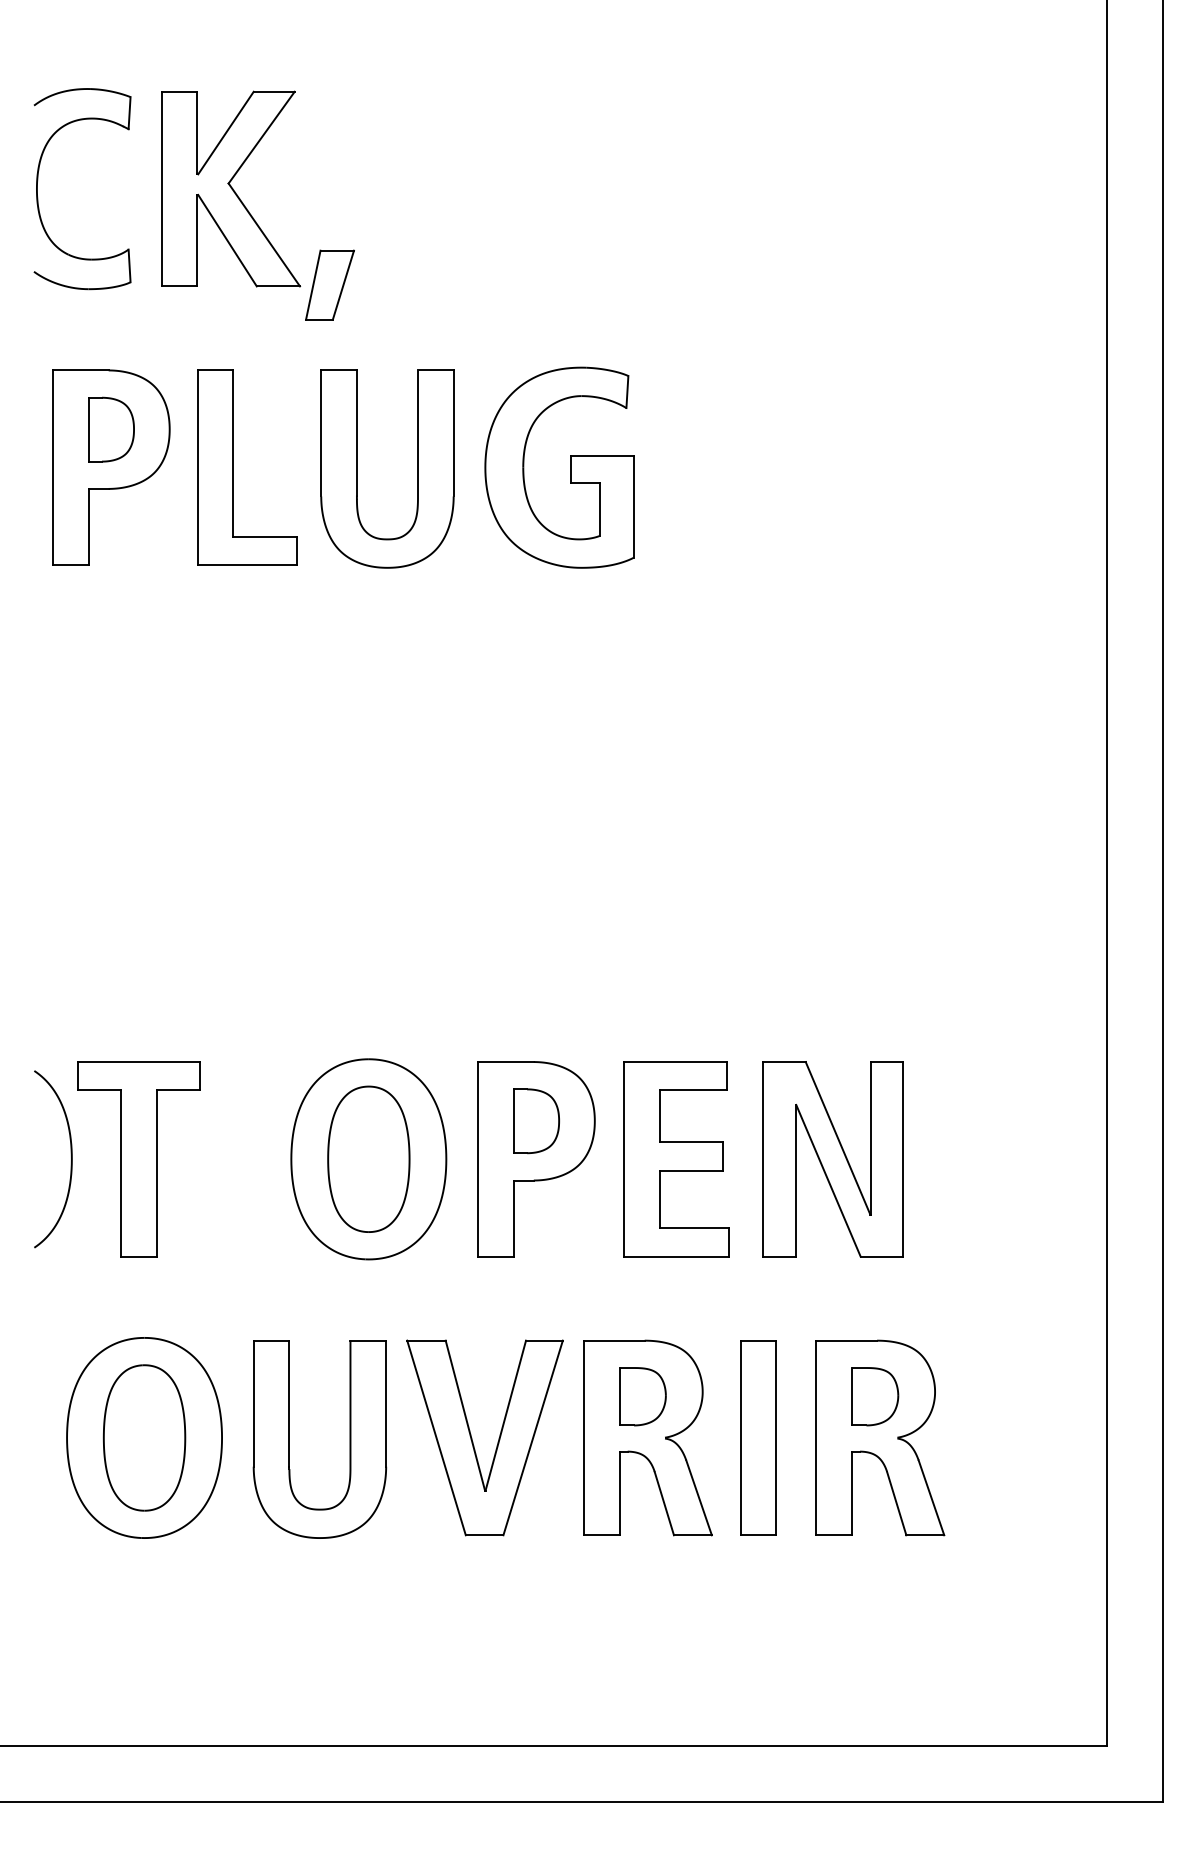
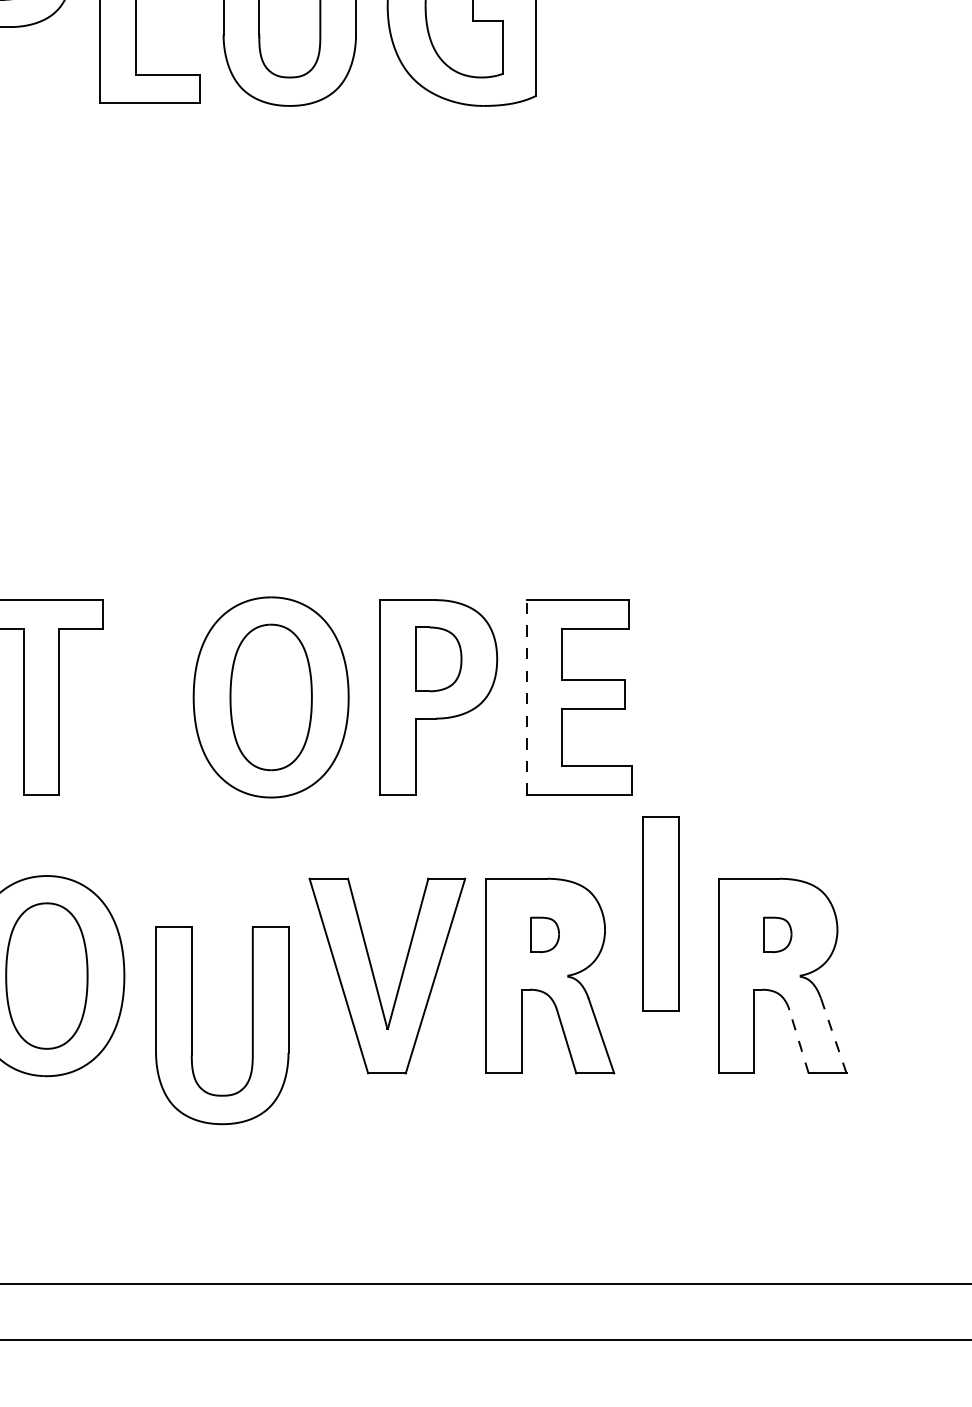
line: (624, 1158) -> (526, 696), solid -> dashed
part: (832, 1159) -> (734, 697), removed
part: (642, 1396) -> (544, 934), size x0.6
part: (875, 1396) -> (777, 934), size x0.6
part: (758, 1437) -> (660, 913), moved
part: (289, 1439) -> (191, 1025), moved
line: (931, 1497) -> (833, 1035), solid -> dashed
line: (896, 1503) -> (798, 1041), solid -> dashed

